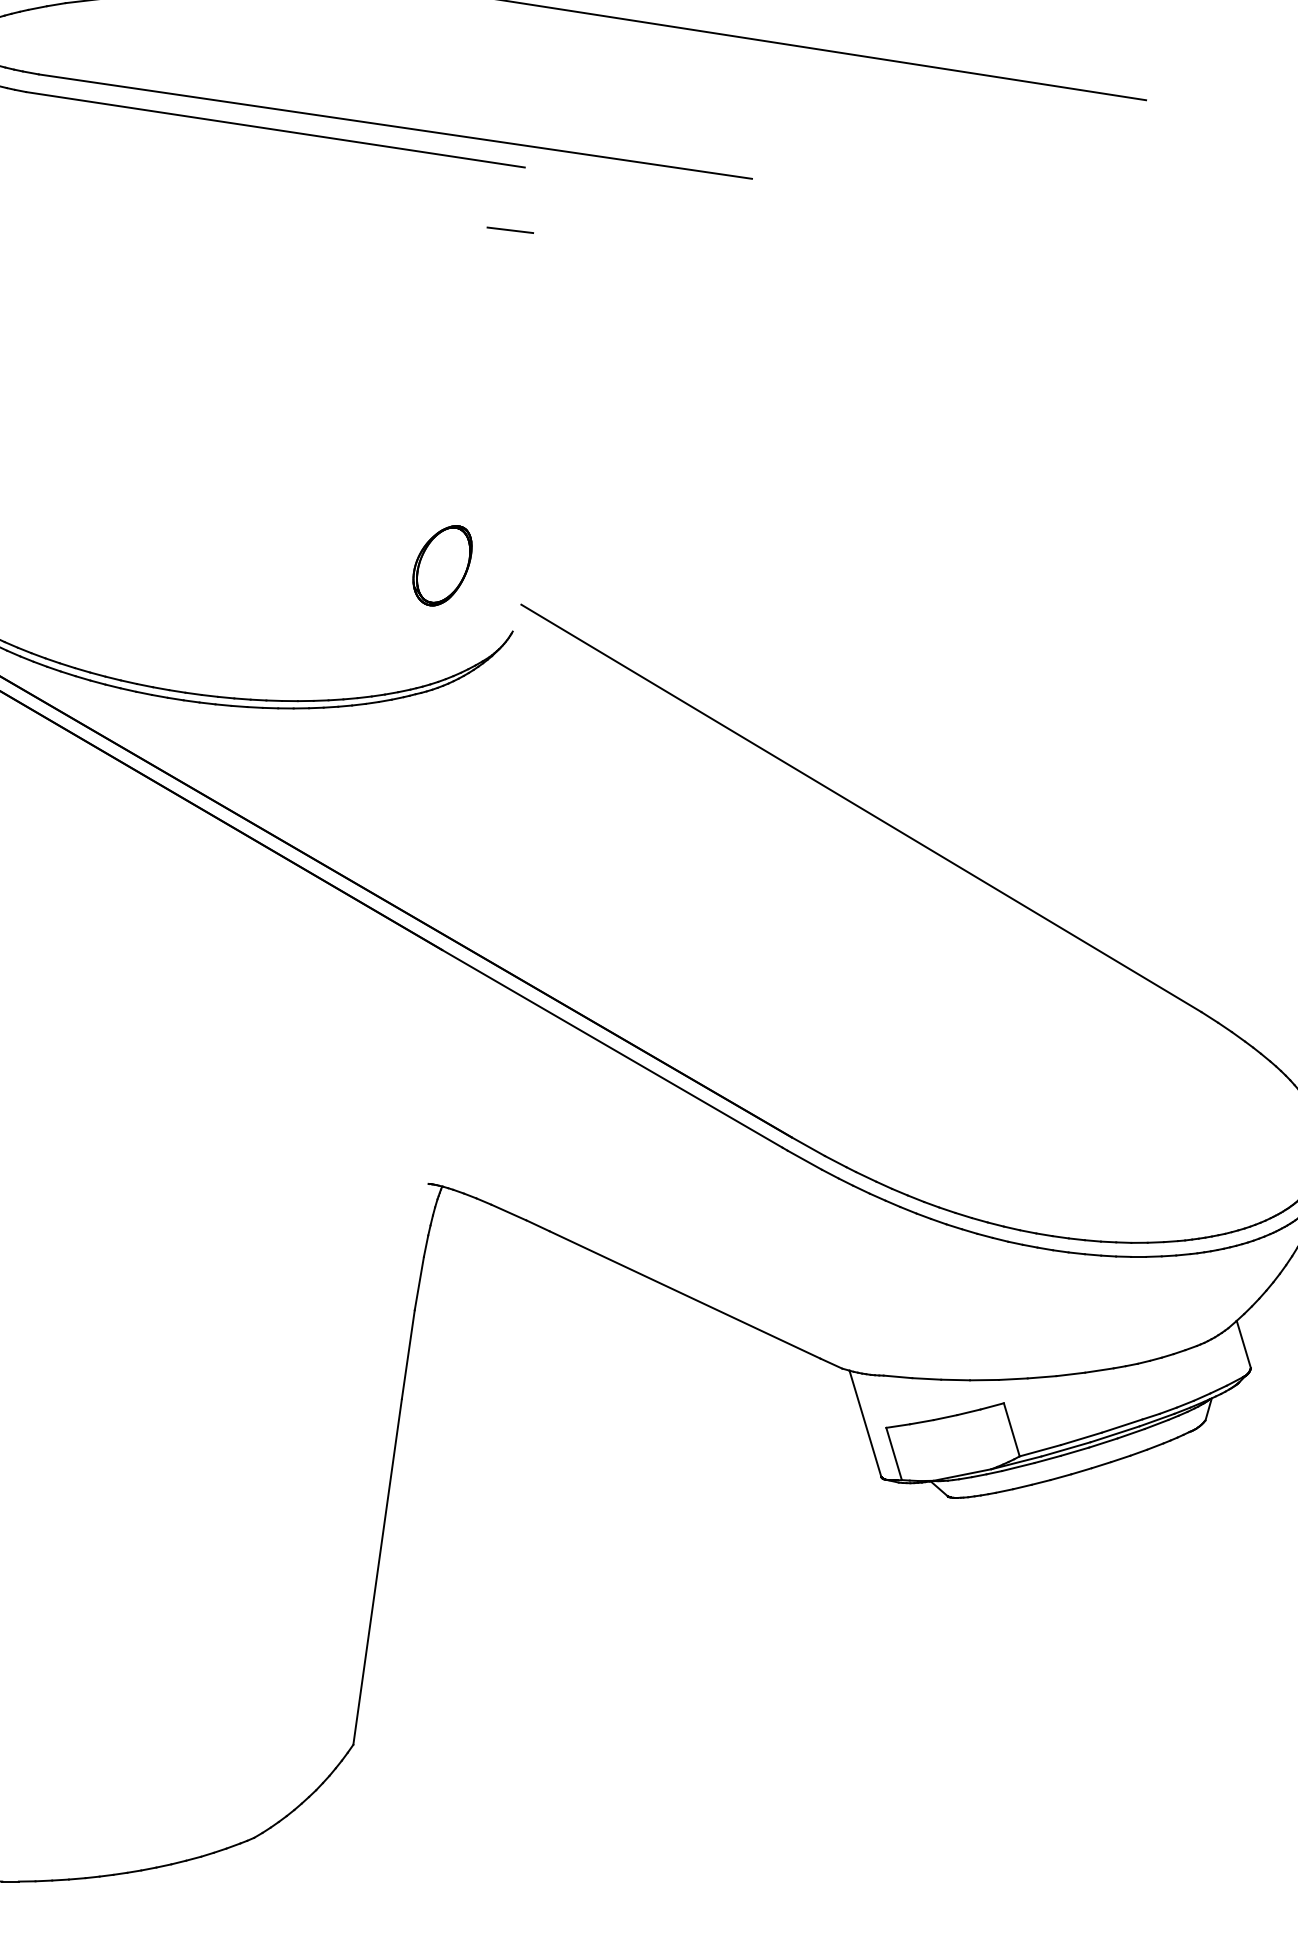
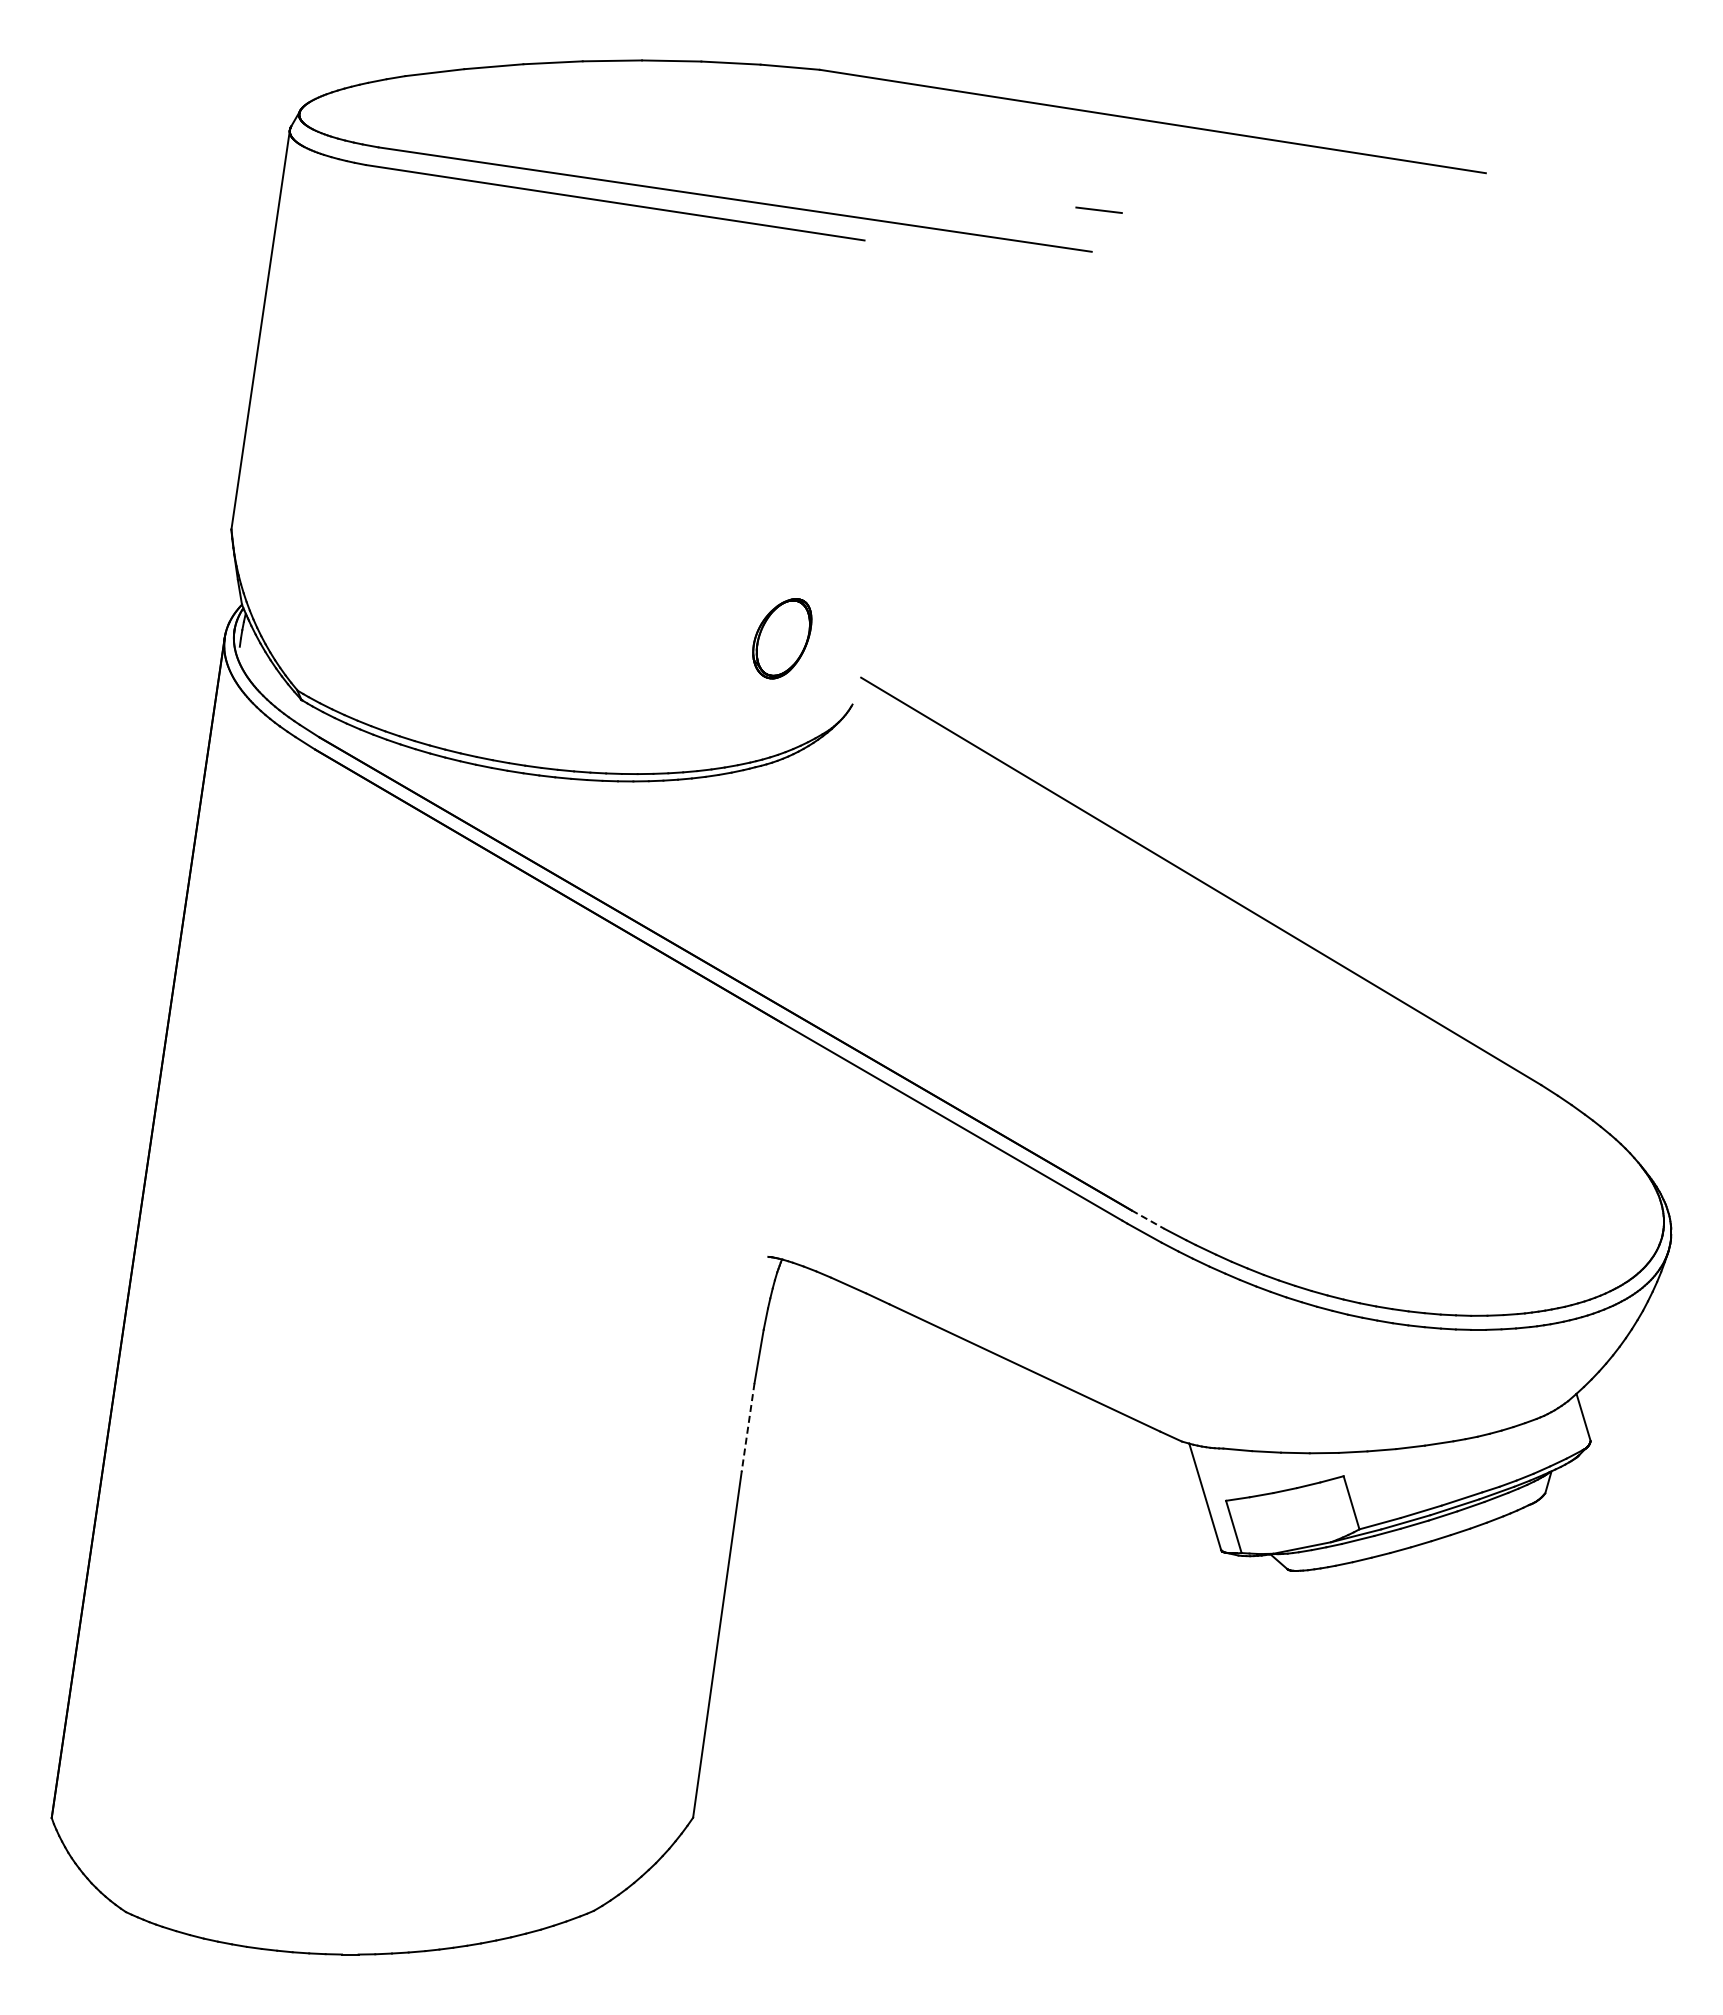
line: (509, 229) -> (1098, 209), moved
line: (808, 1146) -> (1148, 1219), solid -> dashed
line: (408, 1354) -> (748, 1427), solid -> dashed

